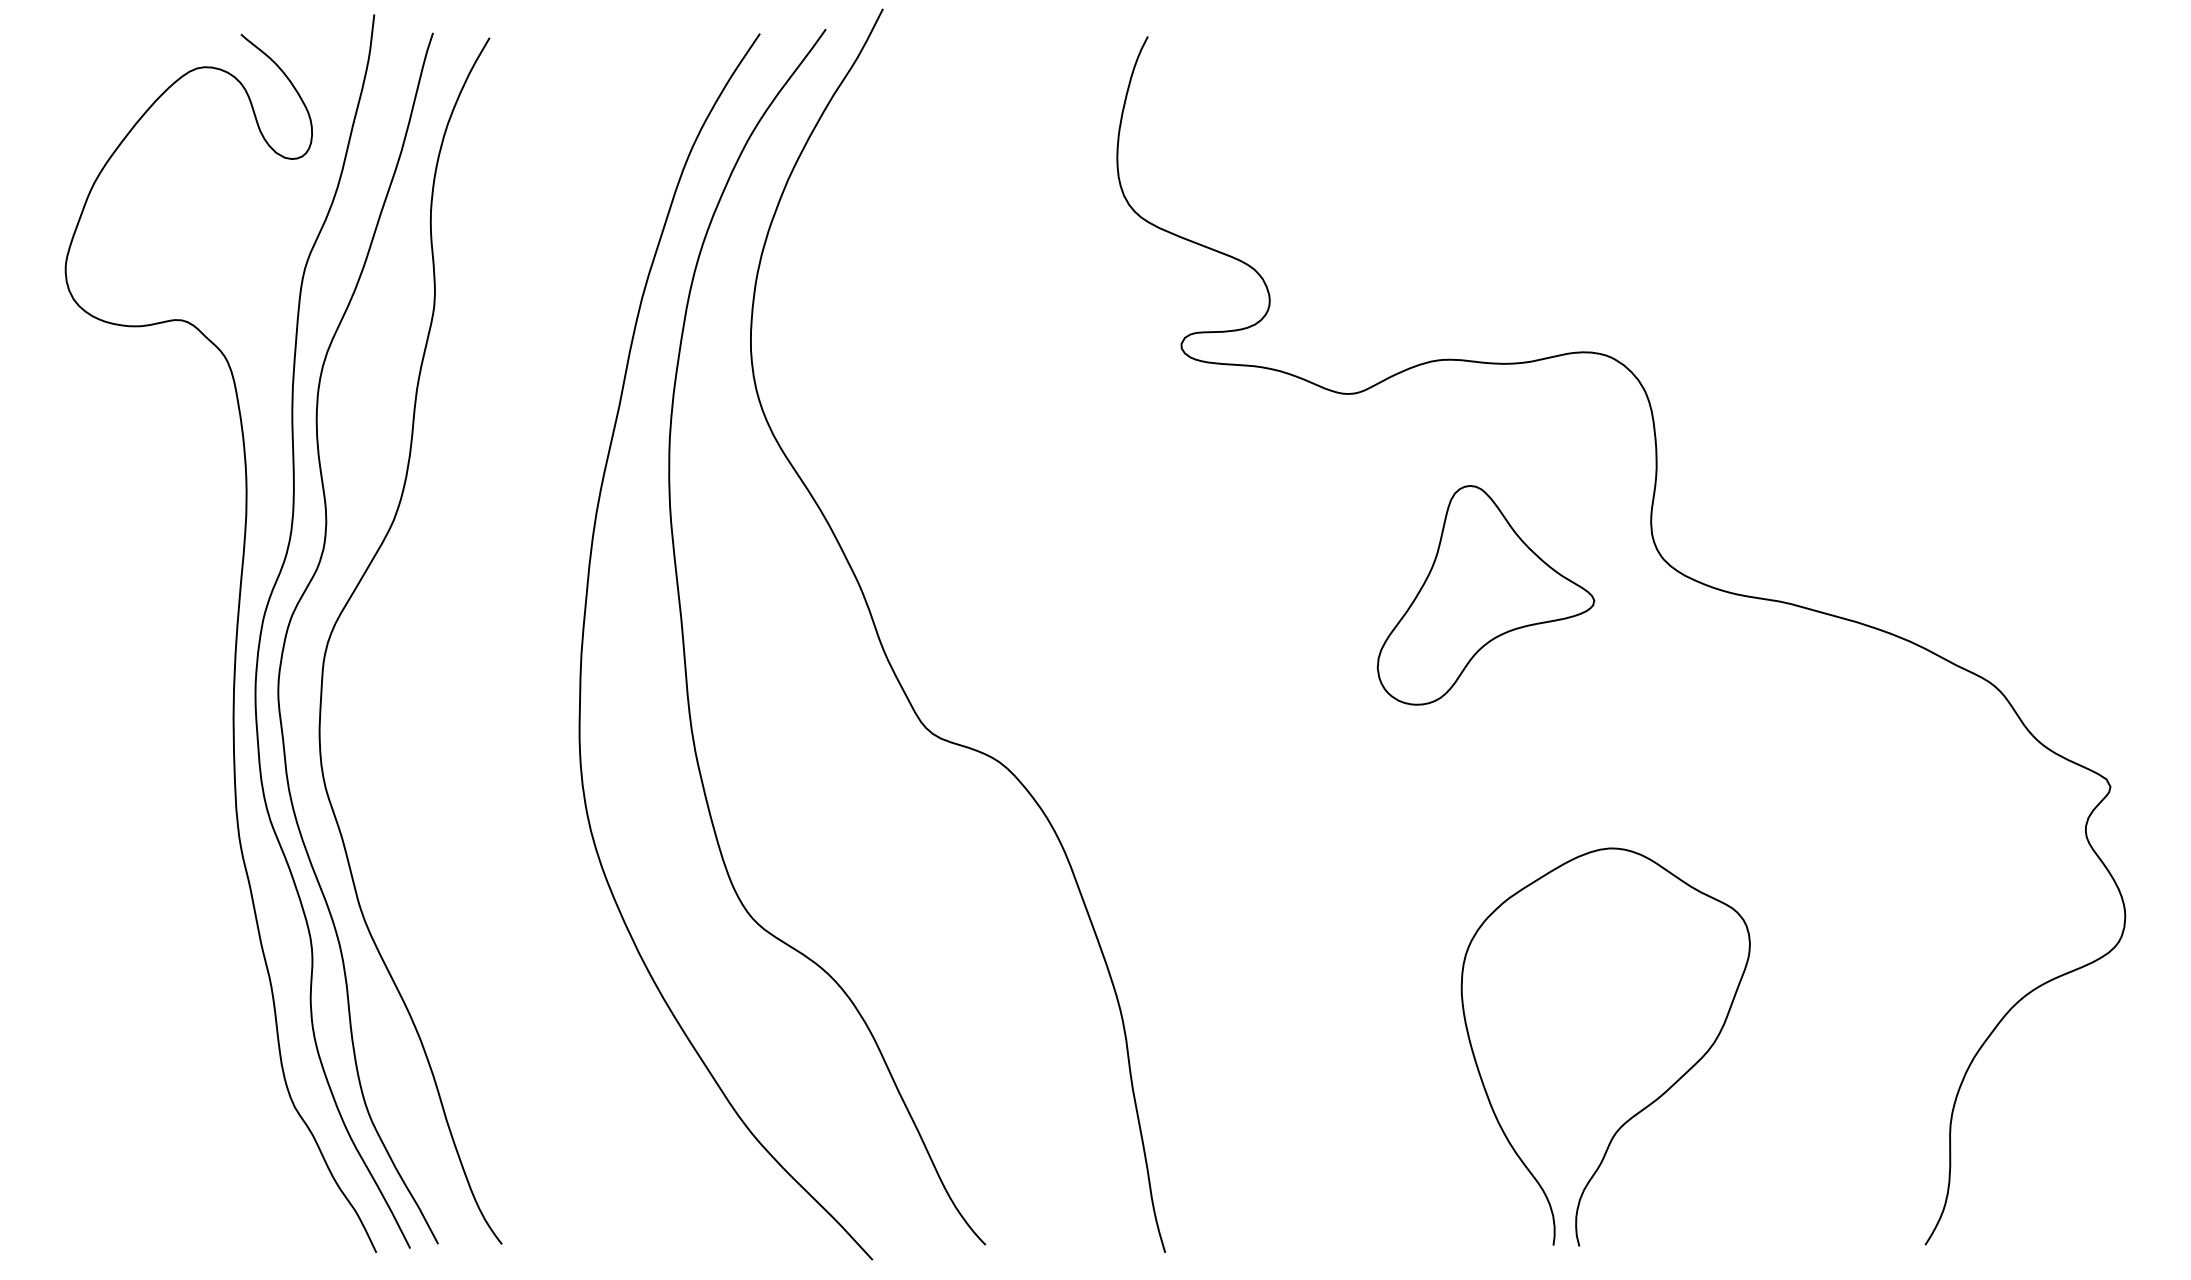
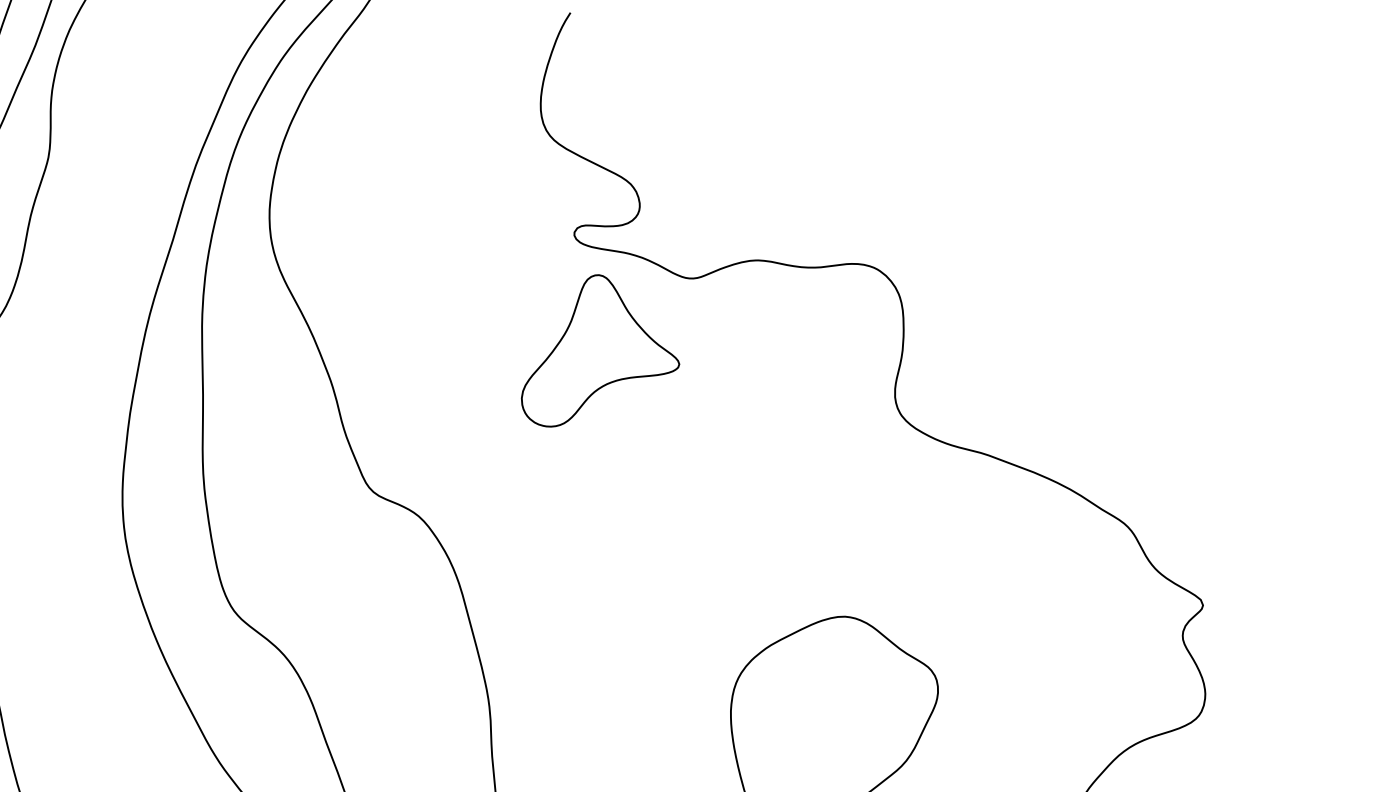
part: (1485, 595) -> (602, 353), moved

